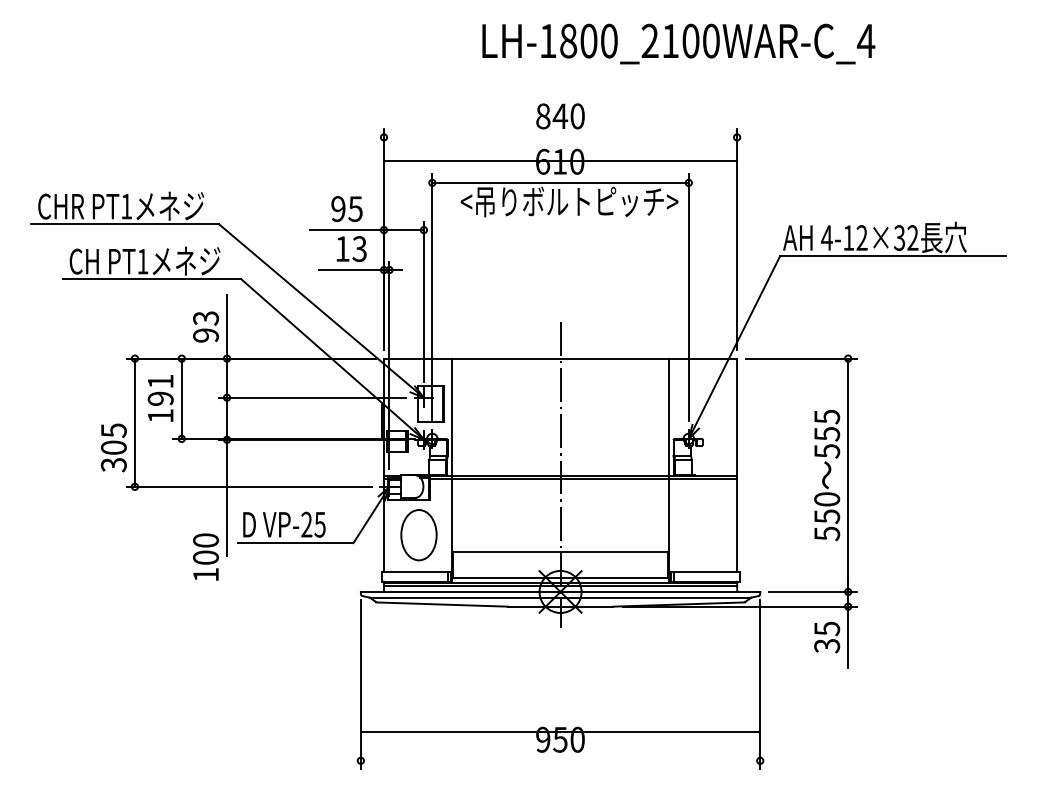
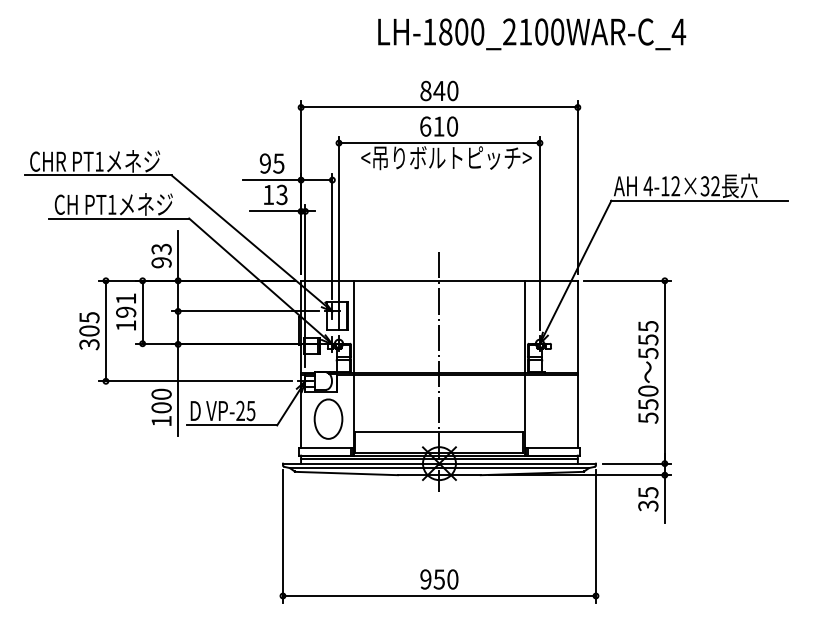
line: (560, 161) -> (439, 107), moved
text: (113, 447) -> (89, 330), moved
text: (205, 556) -> (161, 406), moved
line: (560, 731) -> (439, 595), moved

